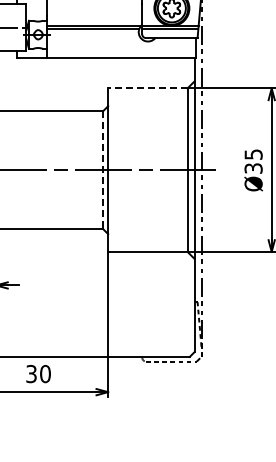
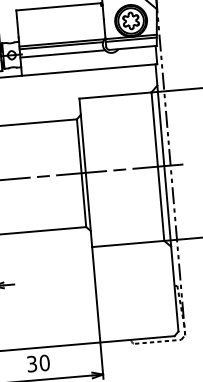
line: (93, 38) -> (62, 54), added
line: (147, 88) -> (115, 95), dashed -> solid
line: (103, 170) -> (81, 173), dashed -> solid

